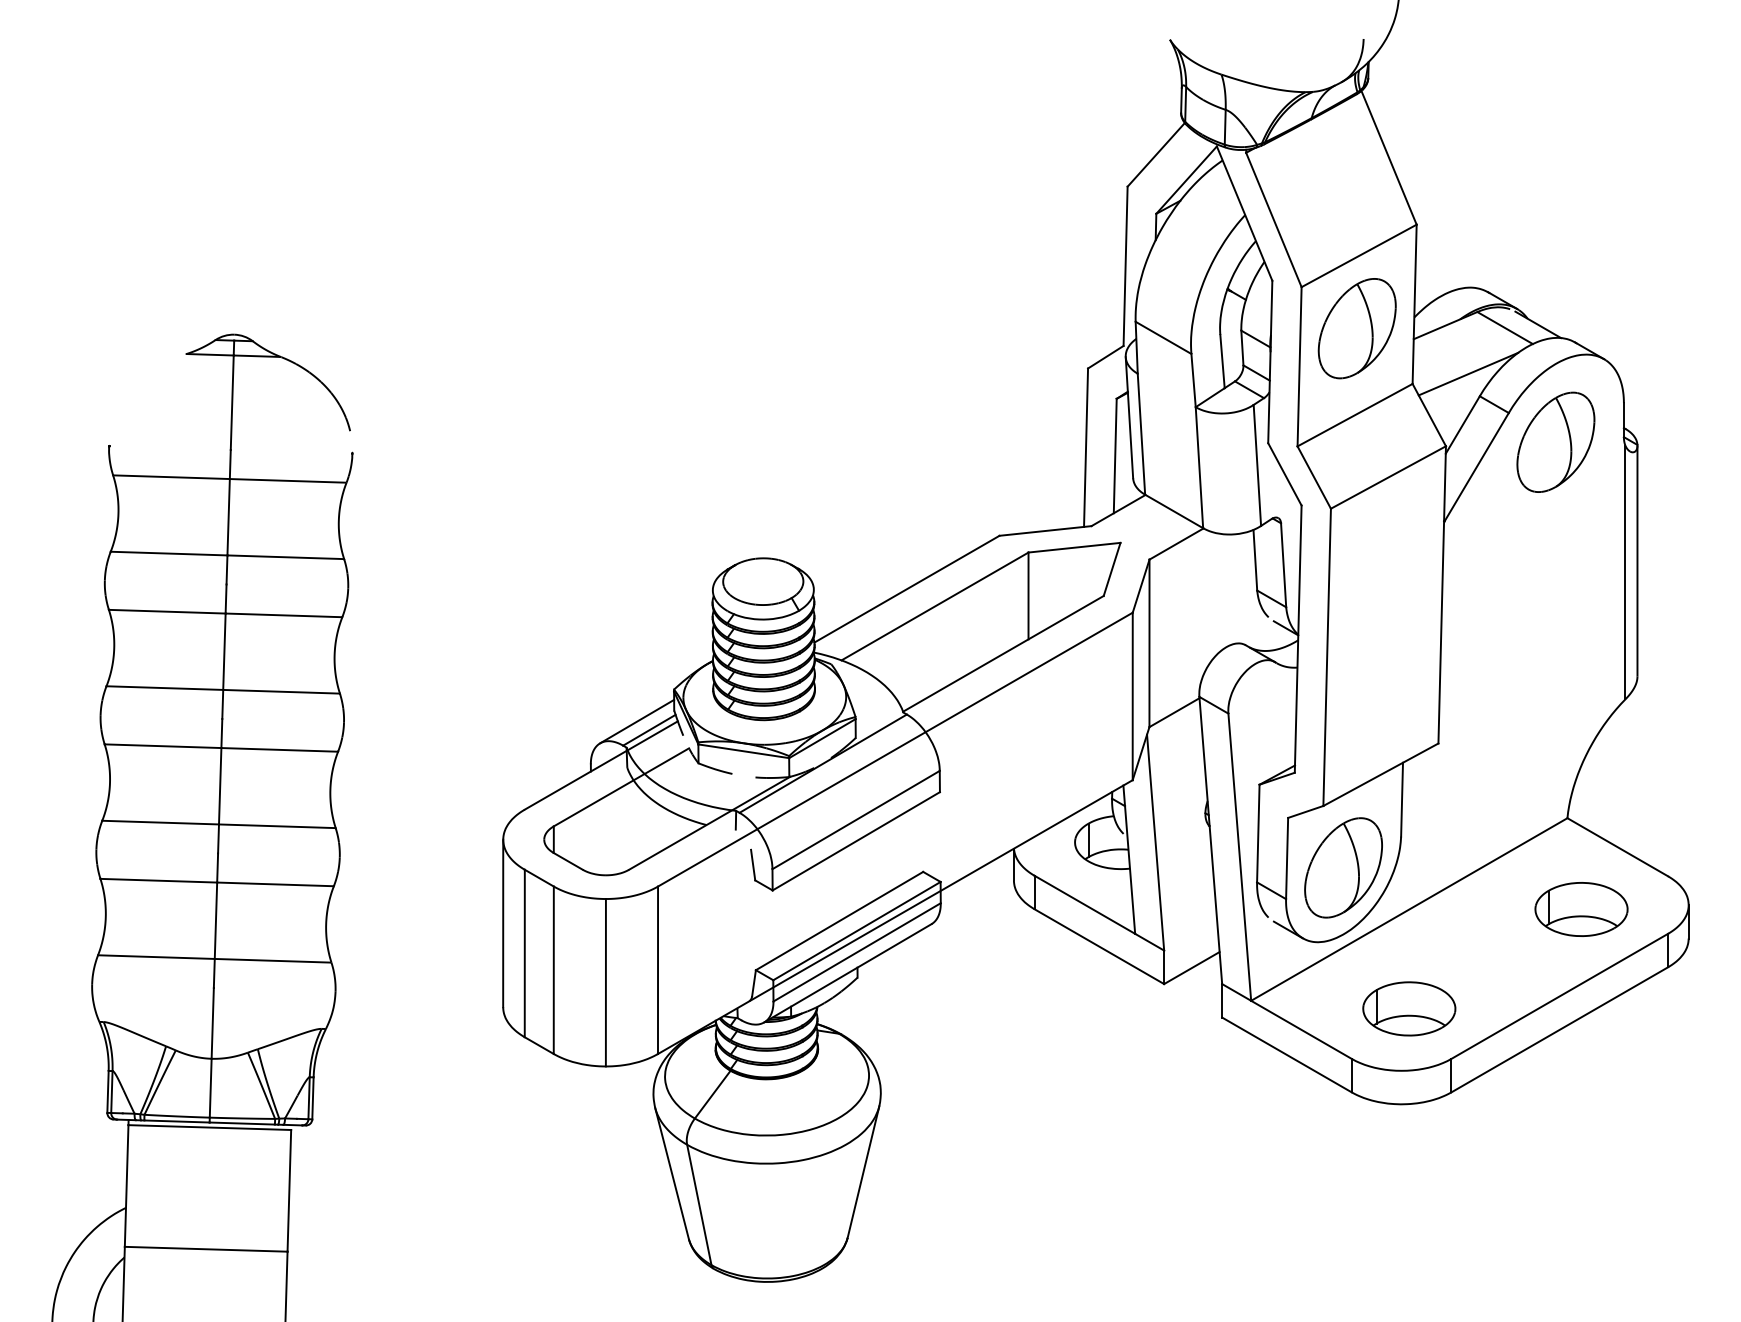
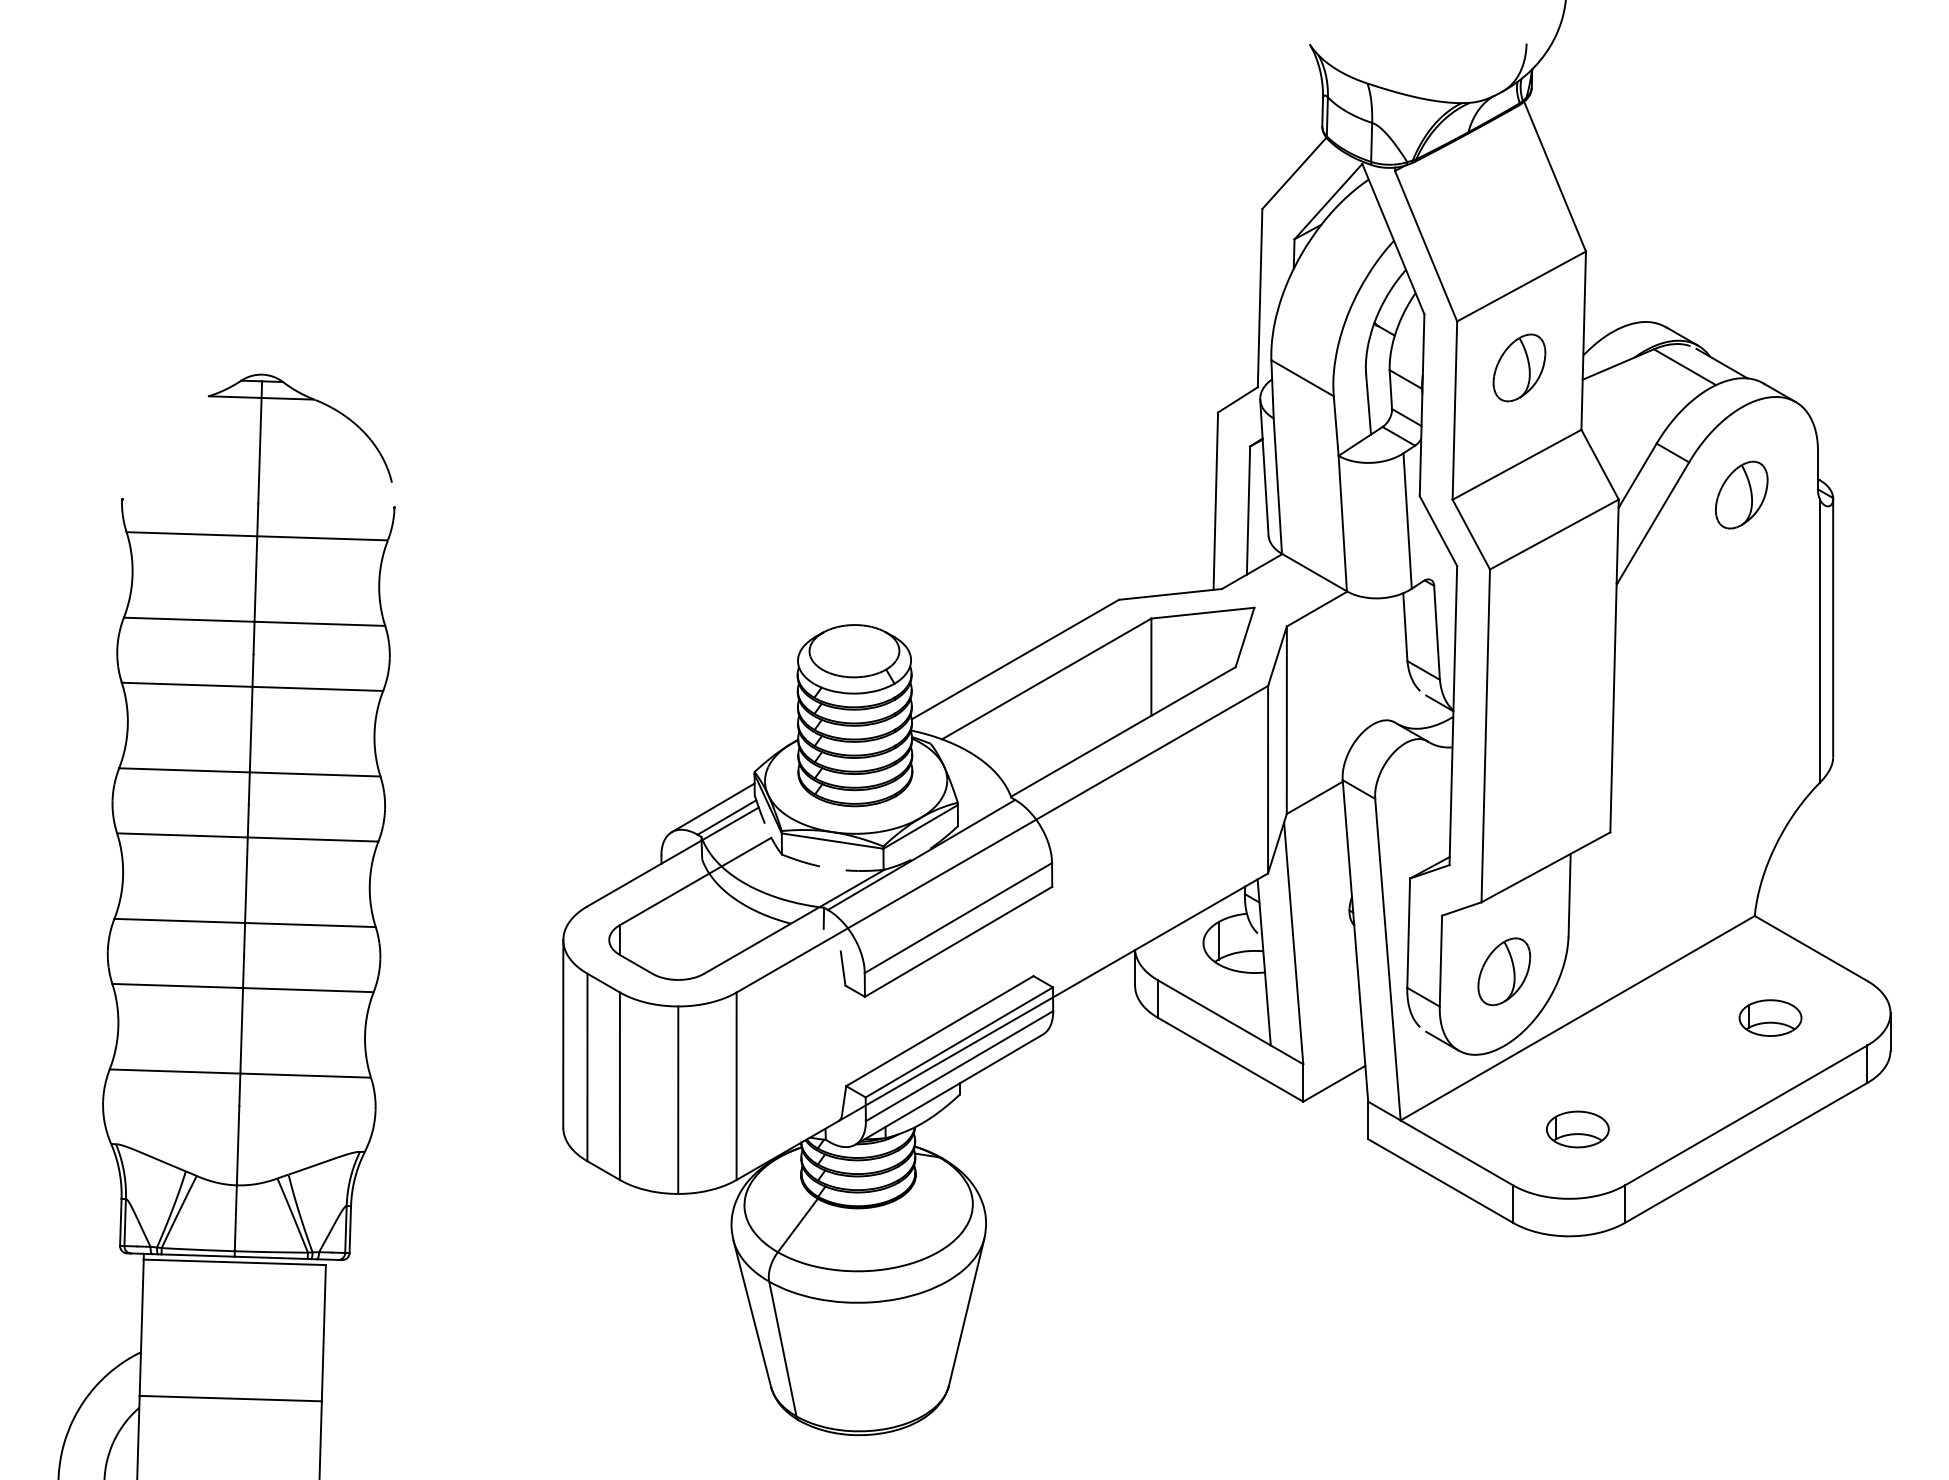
part: (1357, 328) -> (1519, 367), size x0.6
line: (1468, 373) -> (1643, 418), removed
part: (1555, 441) -> (1741, 494), size x0.6
part: (1343, 867) -> (1504, 971), size x0.6
part: (1581, 908) -> (1770, 1017), size x0.6
part: (1409, 1008) -> (1577, 1129), size x0.6

